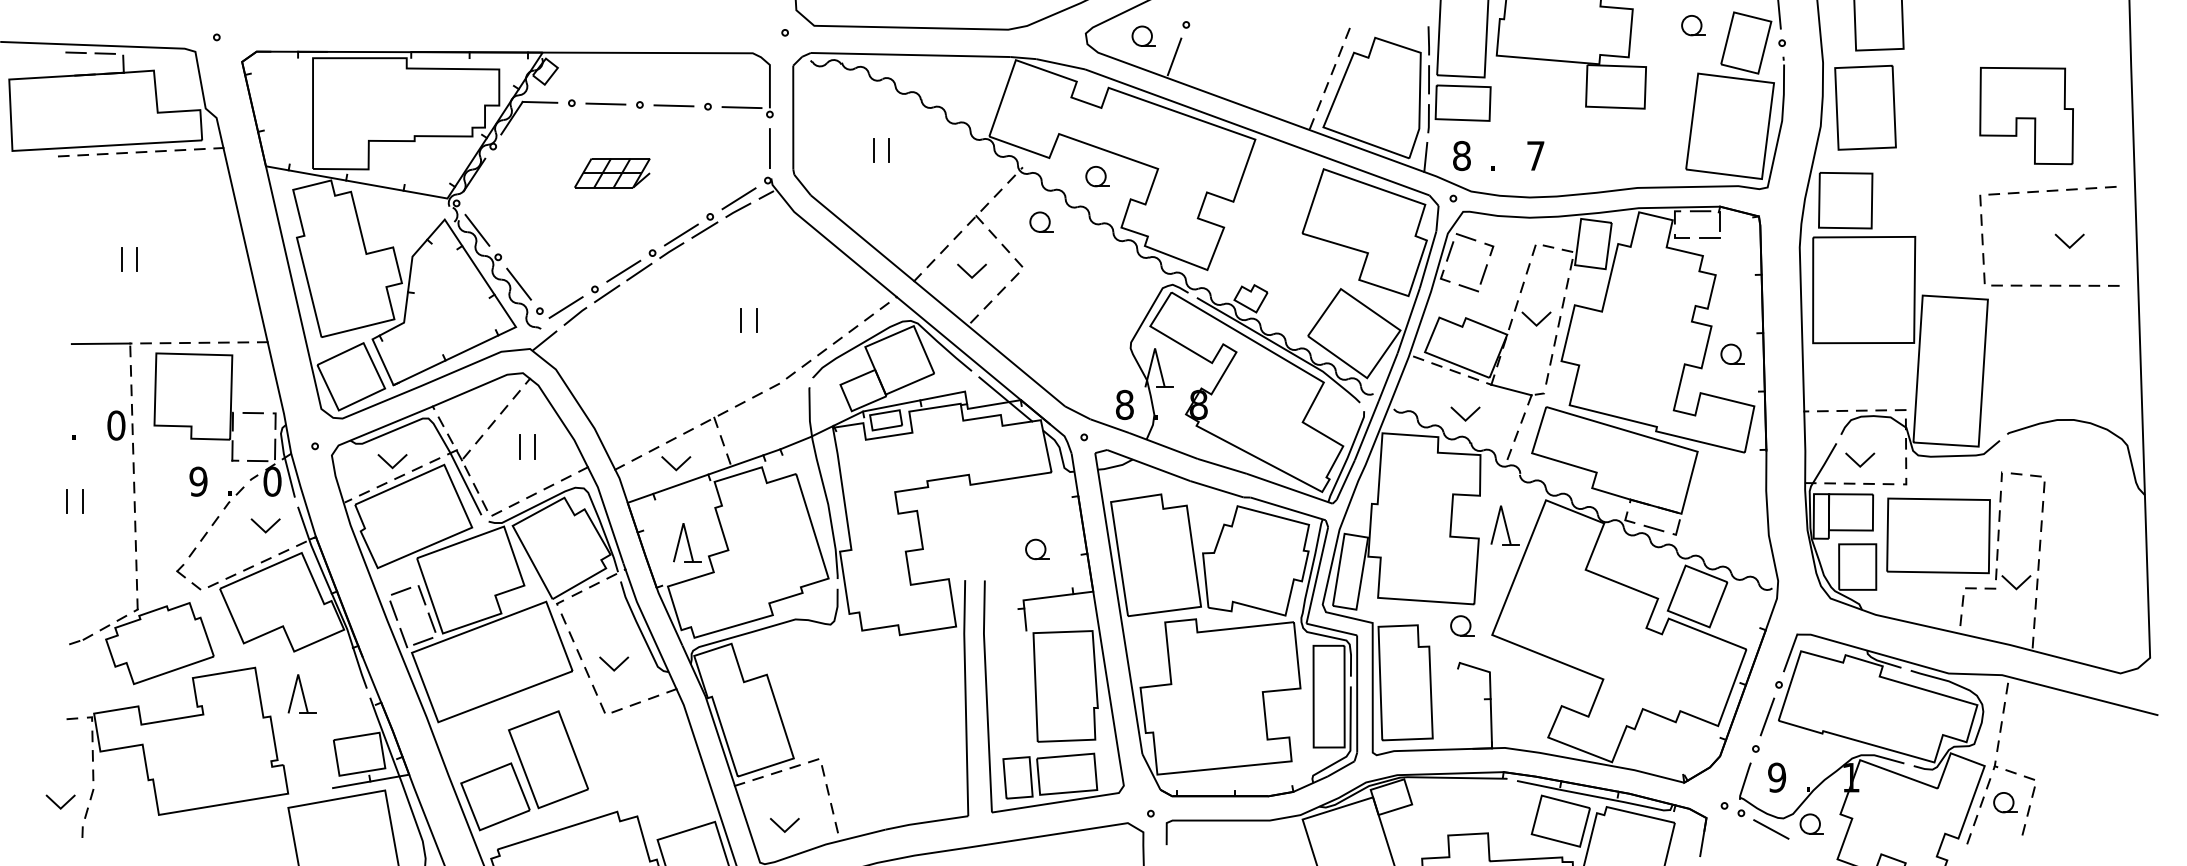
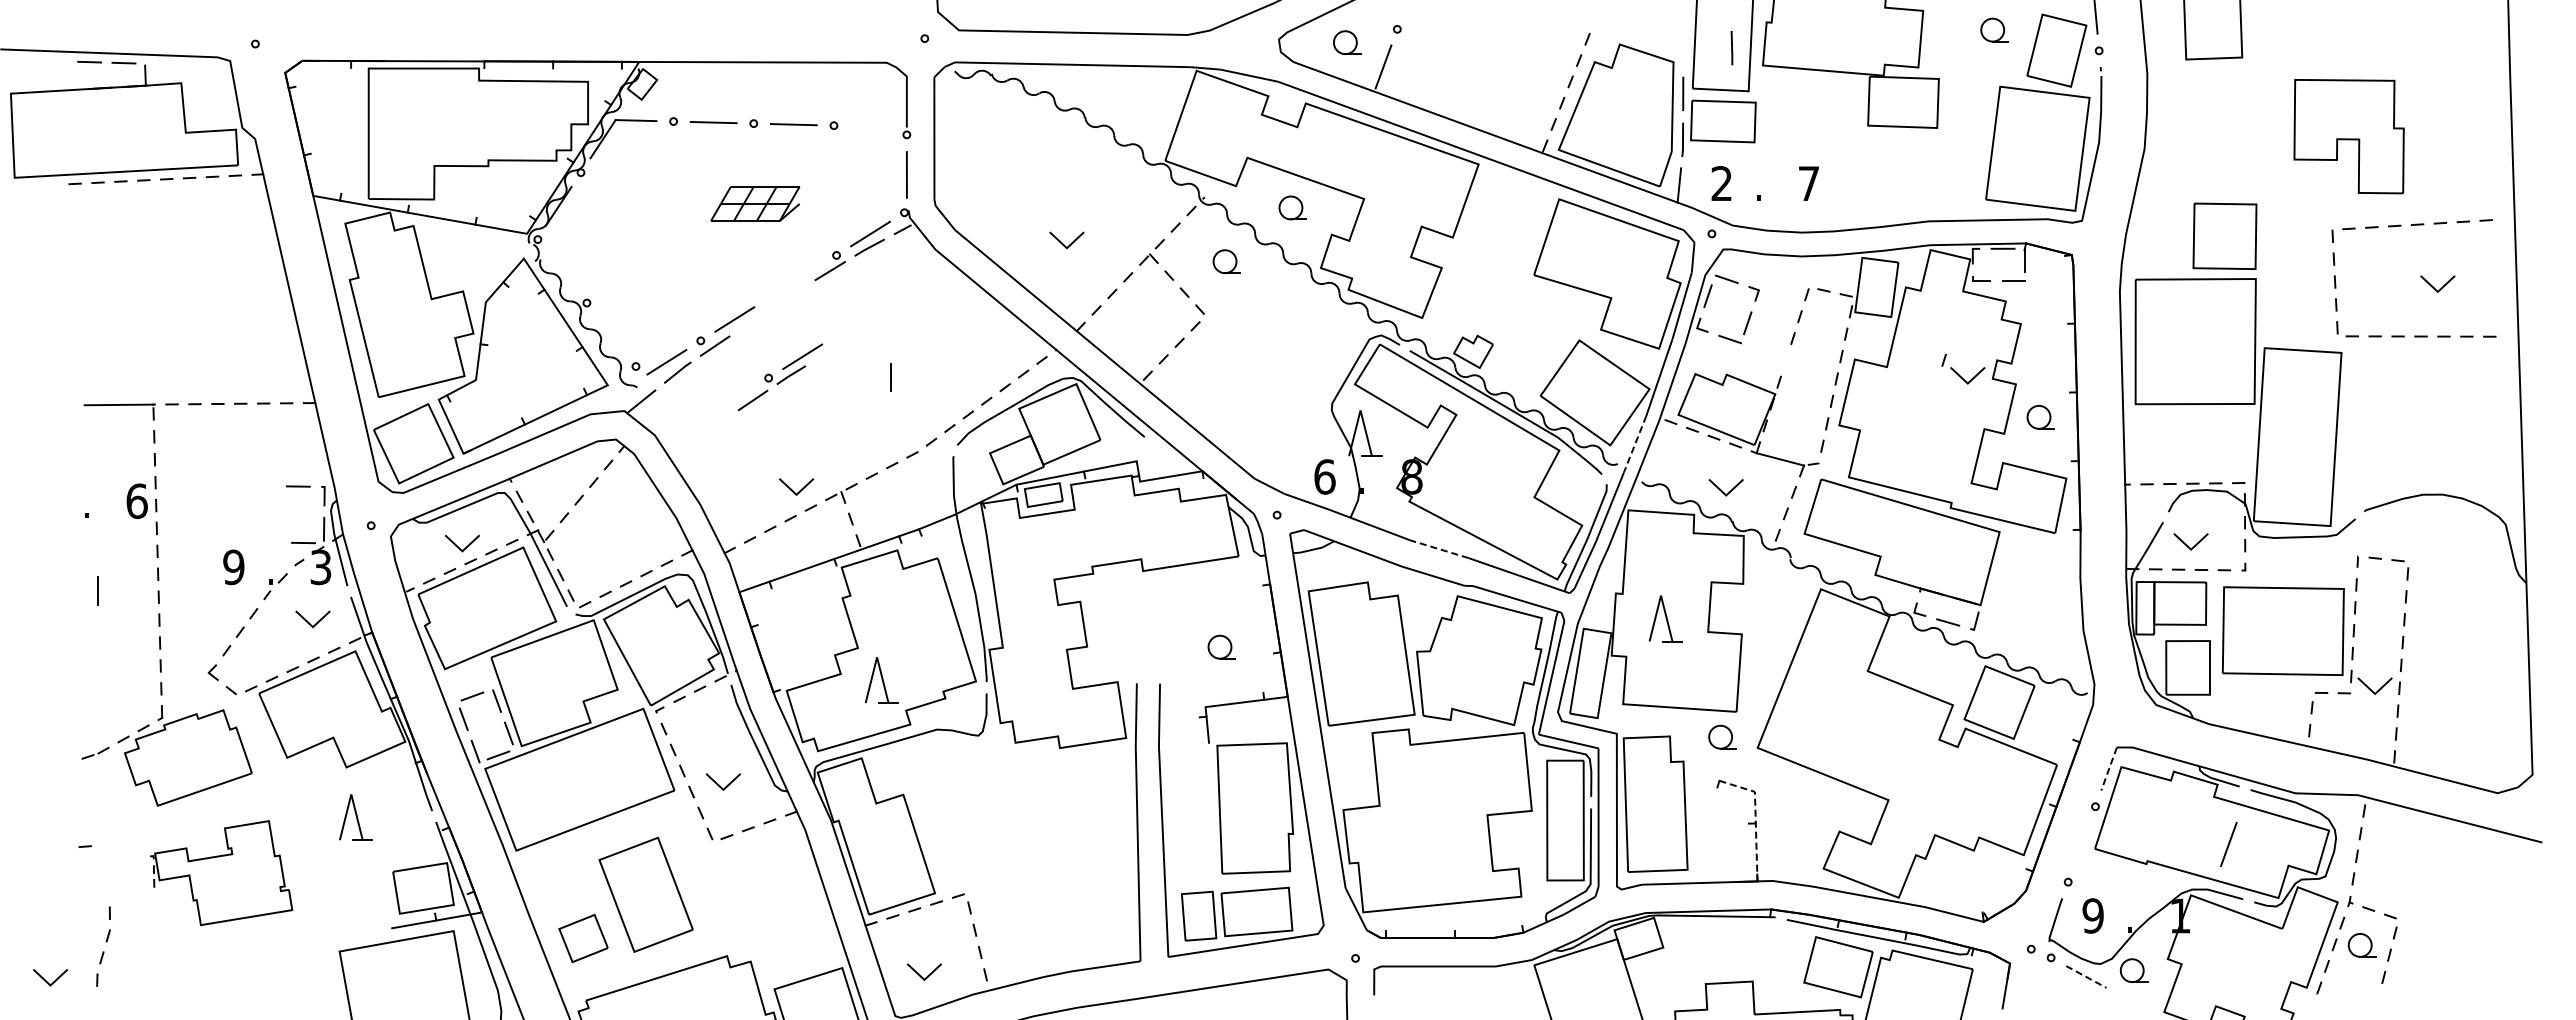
line: (1428, 41) -> (1731, 48), moved
line: (741, 107) -> (873, 126), removed
part: (1865, 107) -> (2197, 126), removed
part: (2026, 115) -> (2348, 136), moved
line: (874, 149) -> (1029, 176), removed
line: (889, 149) -> (1047, 176), removed
text: (1461, 155) -> (1721, 183), 8 -> 2
part: (612, 172) -> (755, 203), moved
part: (1845, 199) -> (2224, 235), moved
line: (477, 230) -> (562, 271), removed
part: (662, 252) -> (780, 377), moved
line: (121, 259) -> (143, 305), removed
line: (137, 259) -> (161, 305), removed
line: (969, 273) -> (1063, 243), moved
line: (519, 284) -> (611, 334), removed
part: (1528, 317) -> (1958, 373), moved
line: (740, 320) -> (872, 377), removed
line: (1387, 377) -> (1634, 444), solid -> dashed
line: (1005, 399) -> (1184, 470), removed
text: (1124, 404) -> (1324, 476), 8 -> 6
part: (196, 407) -> (231, 479), removed
text: (115, 424) -> (136, 500), 0 -> 6
line: (520, 447) -> (612, 526), removed
line: (535, 447) -> (630, 526), removed
line: (672, 465) -> (792, 489), moved
line: (1222, 466) -> (1439, 549), solid -> dashed
text: (272, 481) -> (320, 567), 0 -> 3
line: (67, 501) -> (79, 590), removed
part: (1504, 525) -> (1665, 618), moved
part: (687, 542) -> (881, 680), moved
line: (1790, 653) -> (2109, 769), solid -> dashed
line: (1490, 694) -> (1755, 817), solid -> dashed
line: (1767, 716) -> (2228, 843), moved
part: (188, 740) -> (221, 872), size x0.6
part: (495, 796) -> (583, 938), size x0.6
line: (57, 804) -> (46, 980), moved
line: (1771, 829) -> (2086, 977), solid -> dashed

